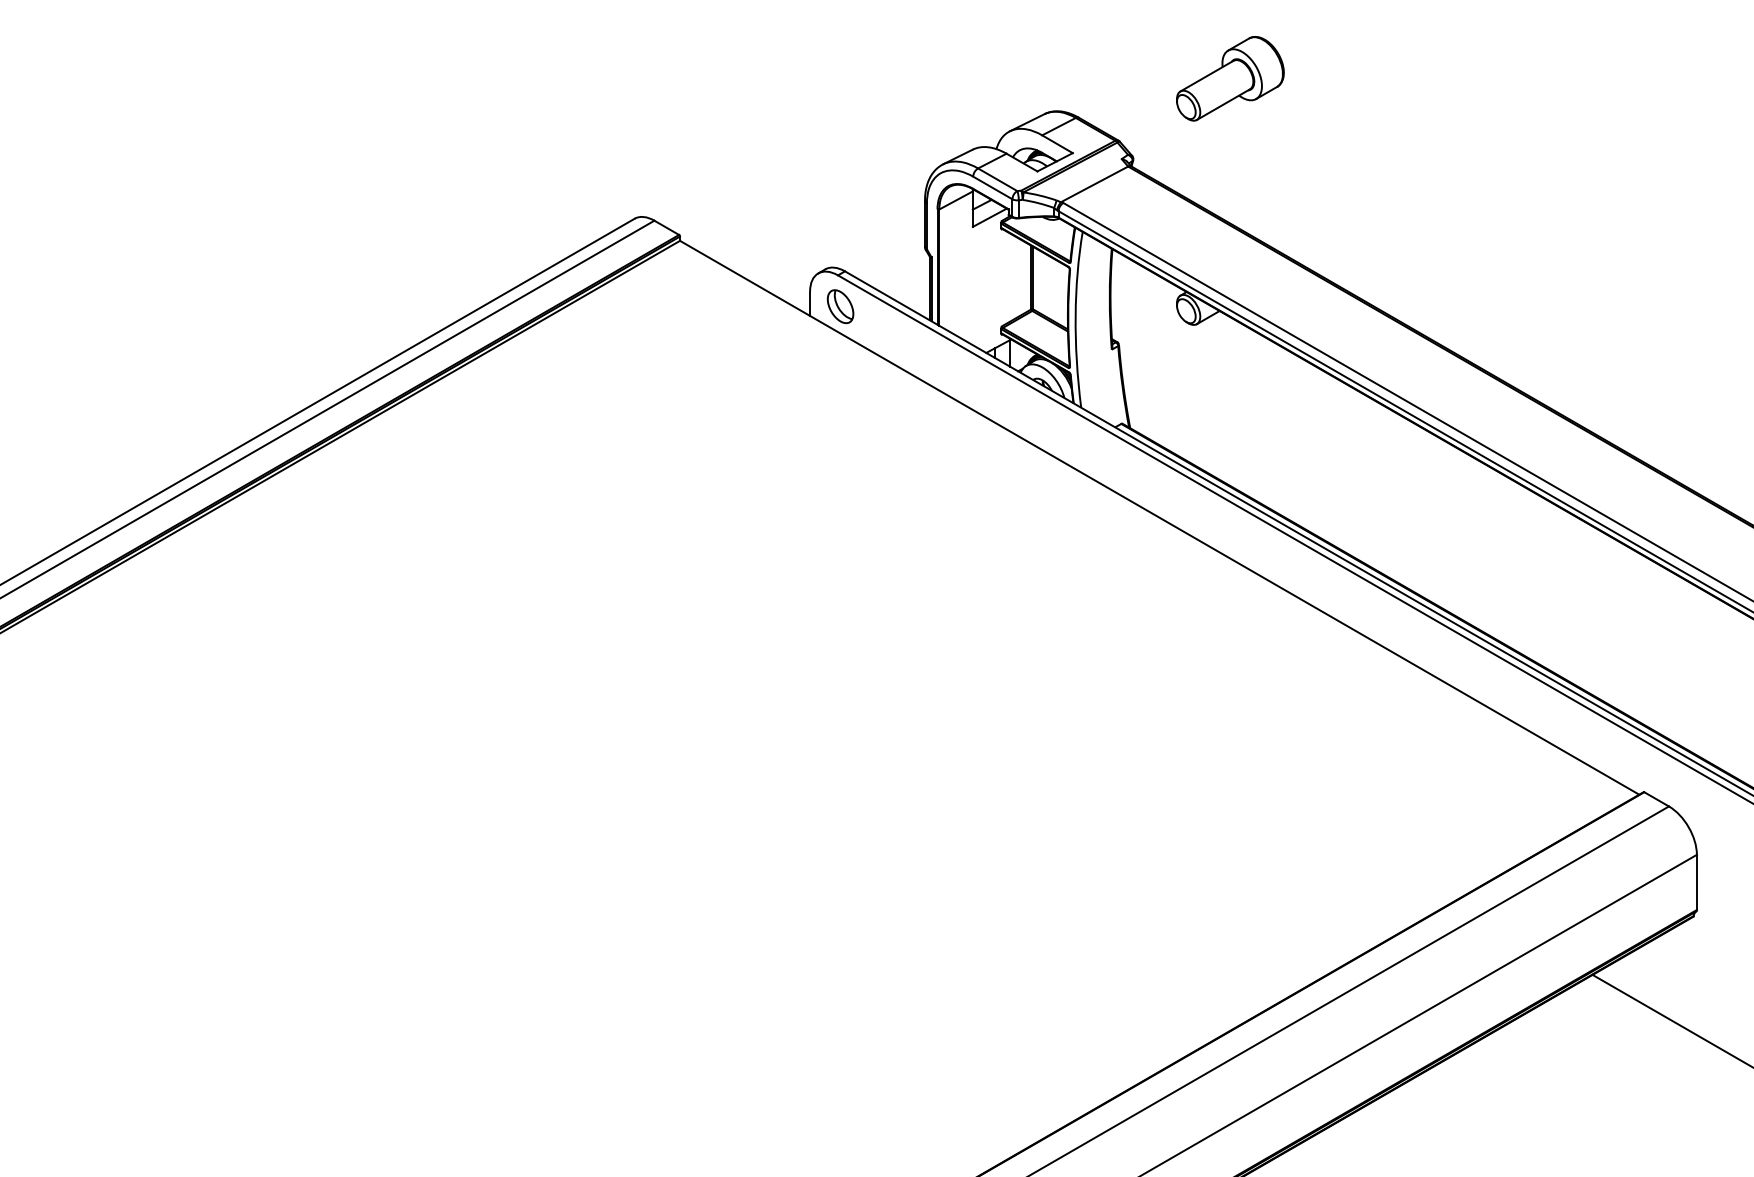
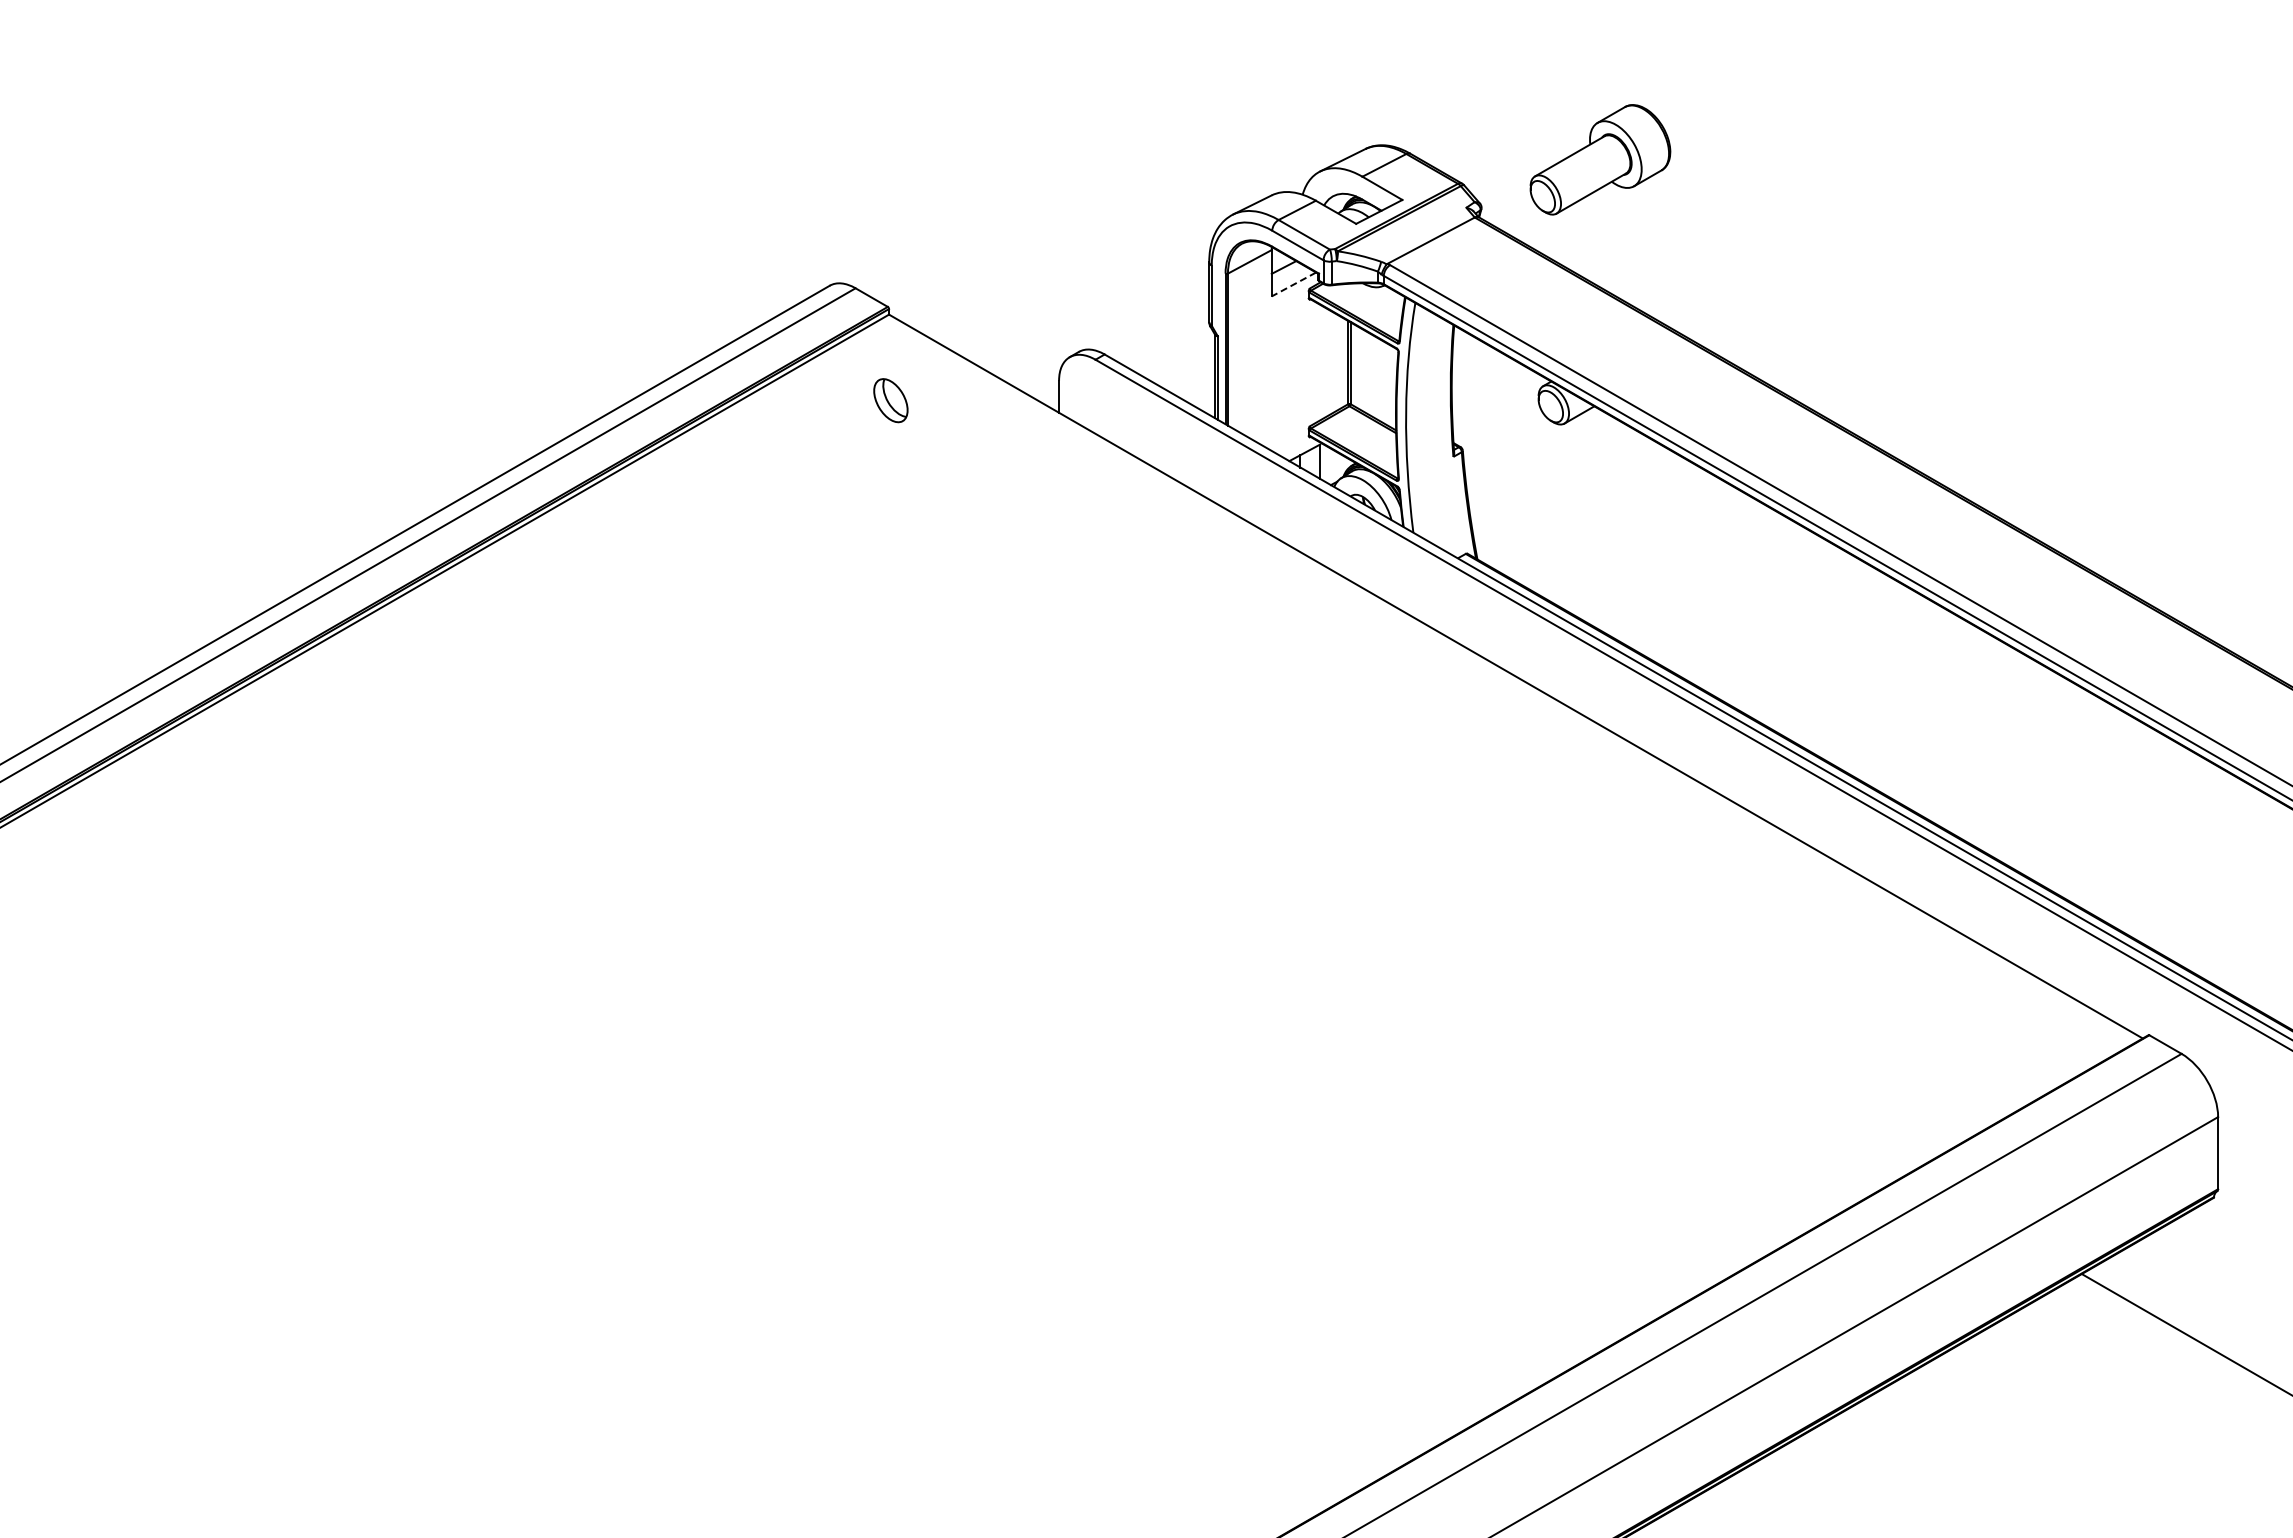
part: (1230, 78) -> (1600, 159), moved
line: (989, 217) -> (1293, 284), solid -> dashed
part: (840, 306) -> (890, 400), moved

